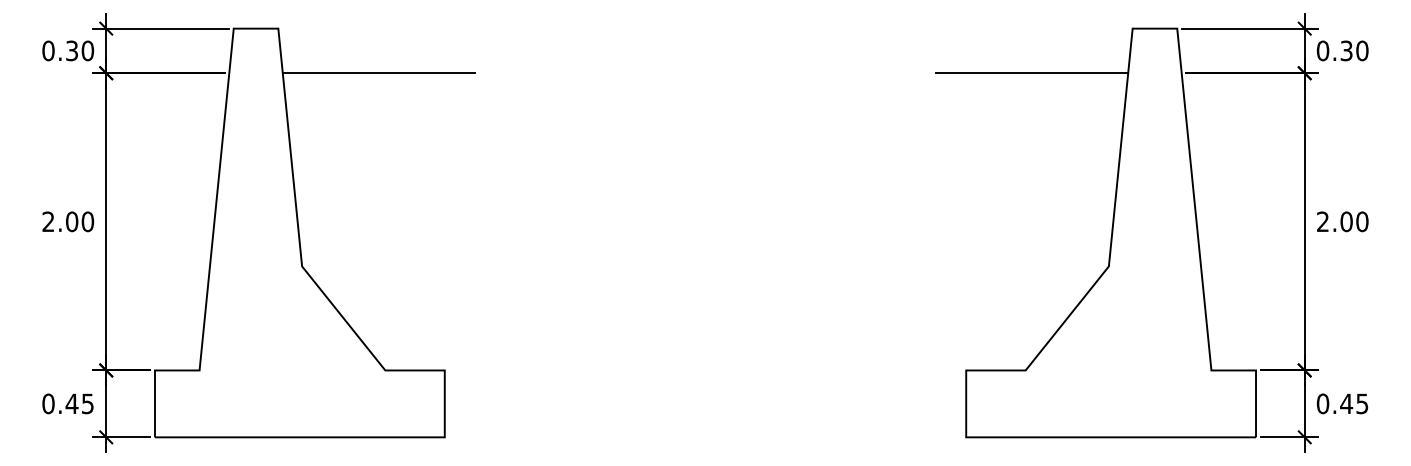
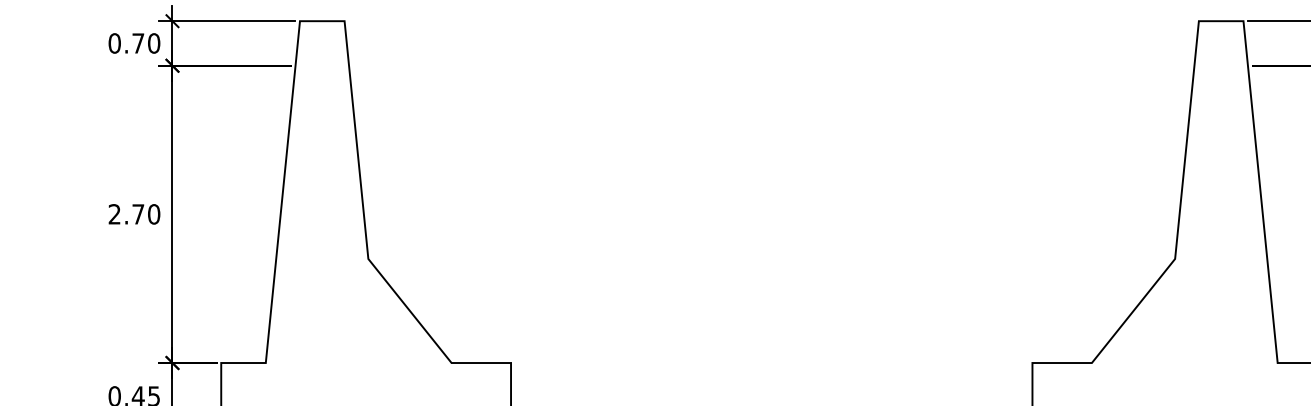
text: (71, 50) -> (137, 43), 0.30 -> 0.70
line: (378, 73) -> (444, 66), removed
line: (1031, 73) -> (1097, 66), removed
text: (72, 221) -> (138, 214), 2.00 -> 2.70

